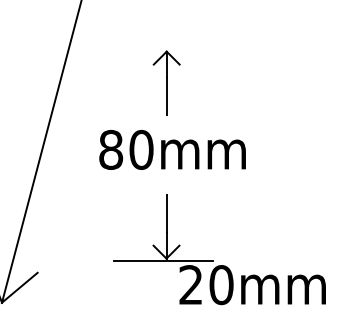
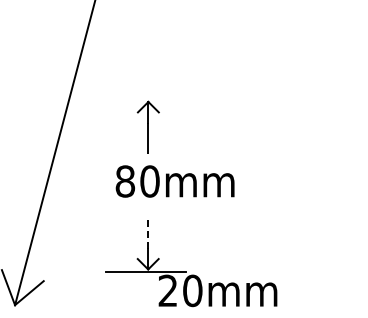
text: (171, 149) -> (174, 181), moved
line: (166, 212) -> (148, 232), solid -> dashed

